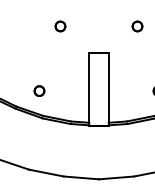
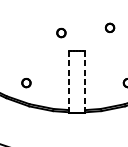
part: (60, 26) -> (61, 33), moved
line: (89, 88) -> (69, 80), solid -> dashed
line: (108, 90) -> (85, 82), solid -> dashed

